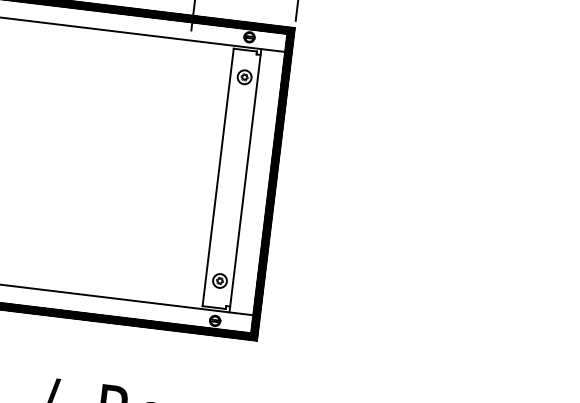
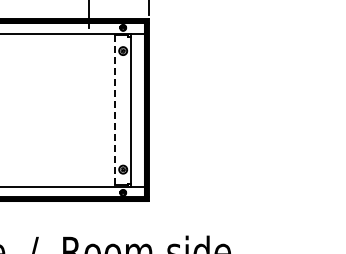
line: (217, 177) -> (114, 110), solid -> dashed

